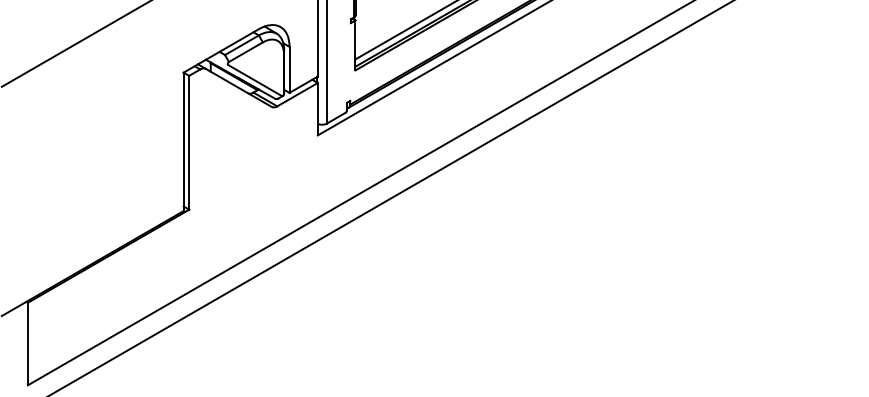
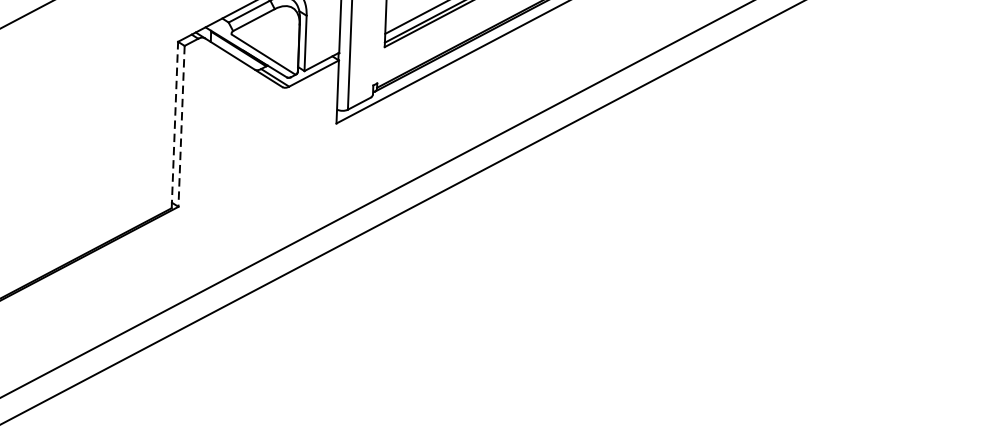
line: (183, 141) -> (174, 124), solid -> dashed
line: (189, 142) -> (181, 126), solid -> dashed

